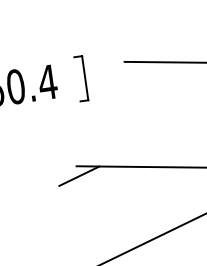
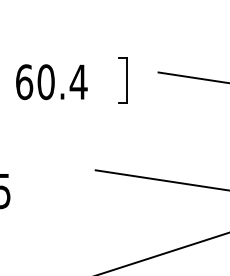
part: (81, 79) -> (122, 80), moved
line: (78, 176) -> (96, 180), removed

